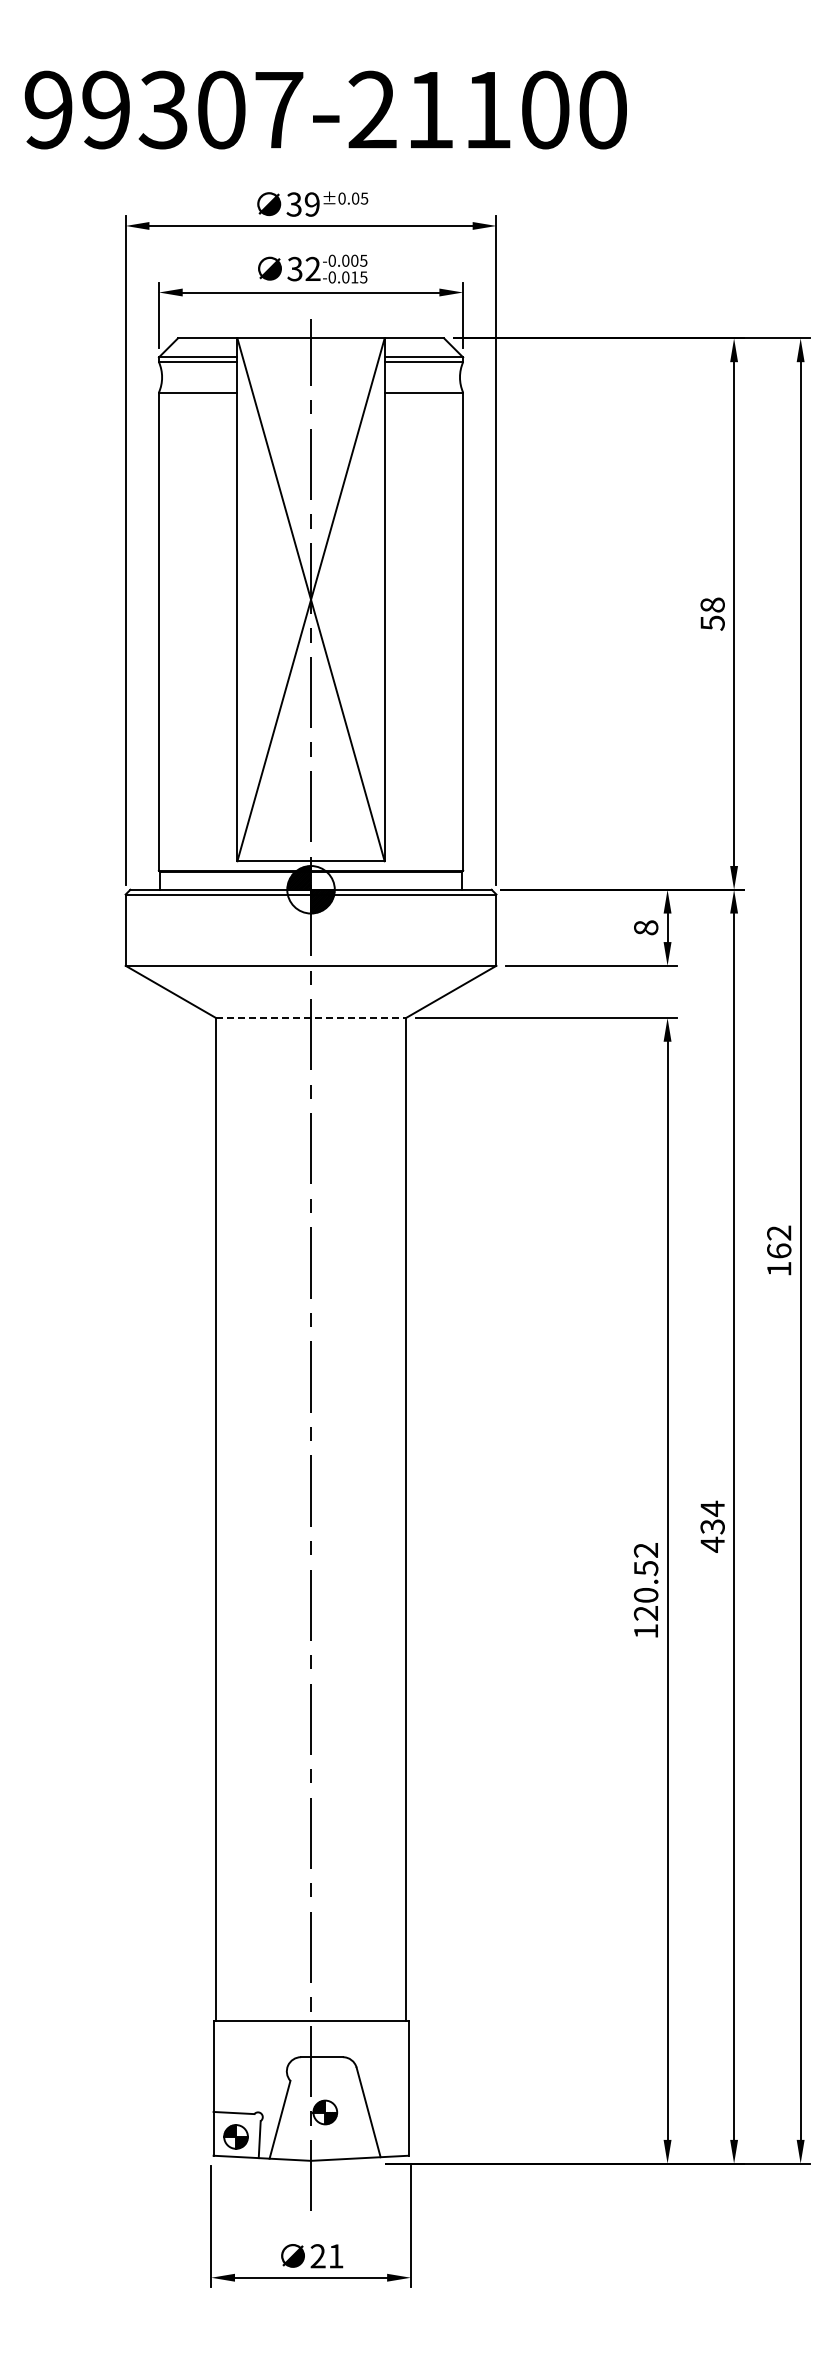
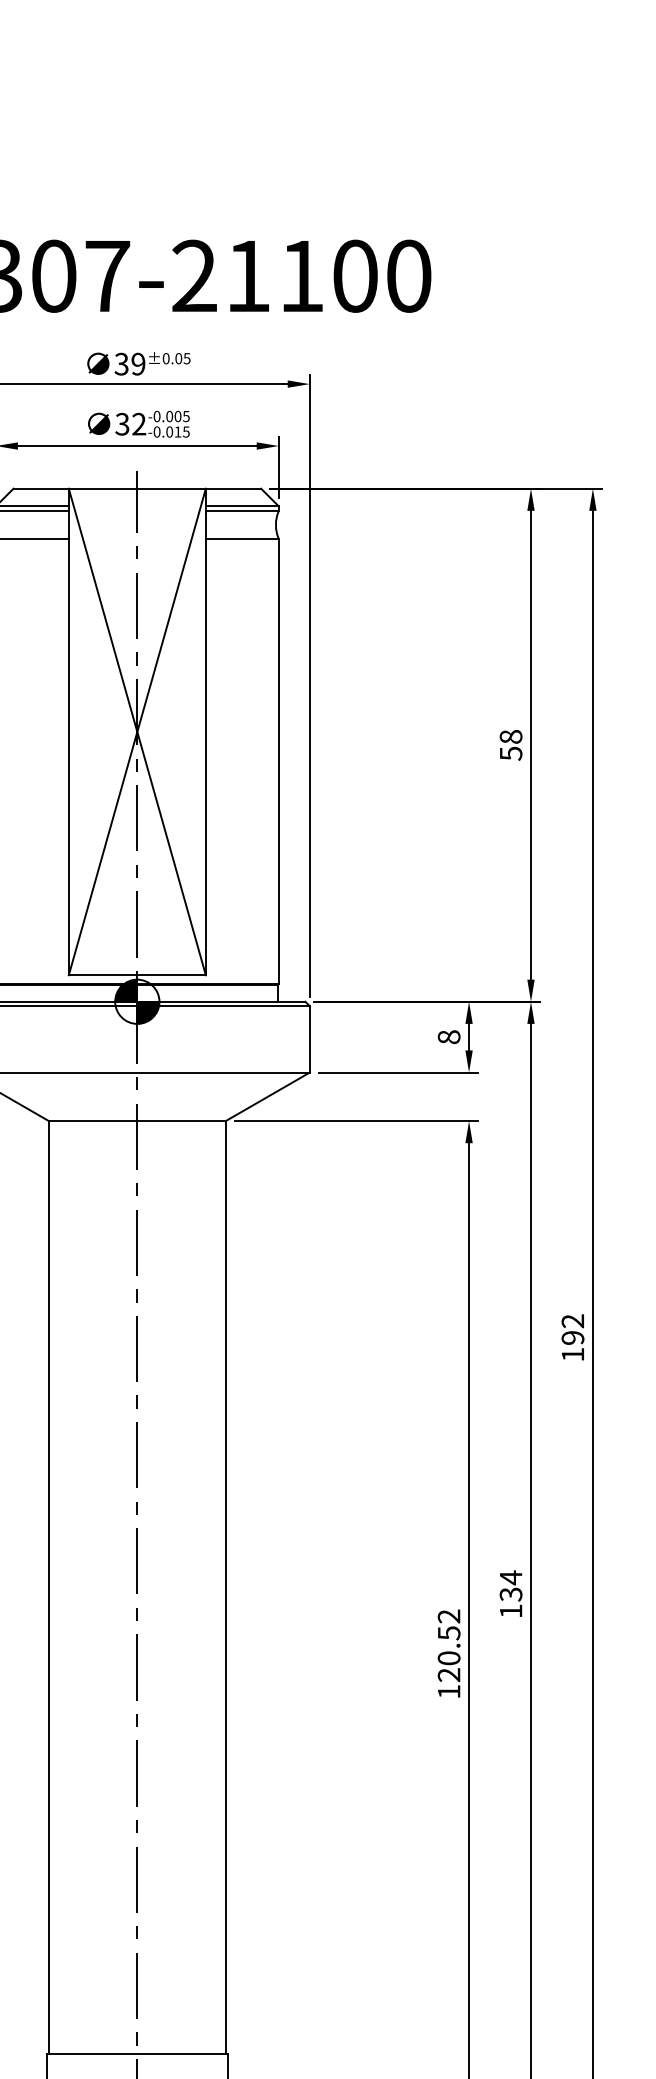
line: (311, 1017) -> (137, 1120), dashed -> solid
text: (779, 1250) -> (573, 1337), 162 -> 192
text: (712, 1544) -> (510, 1611), 434 -> 134

